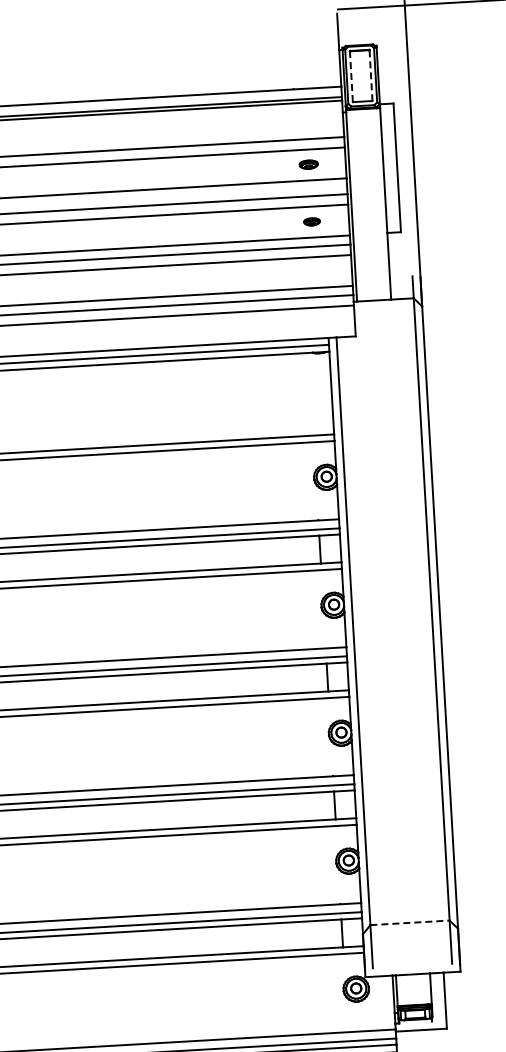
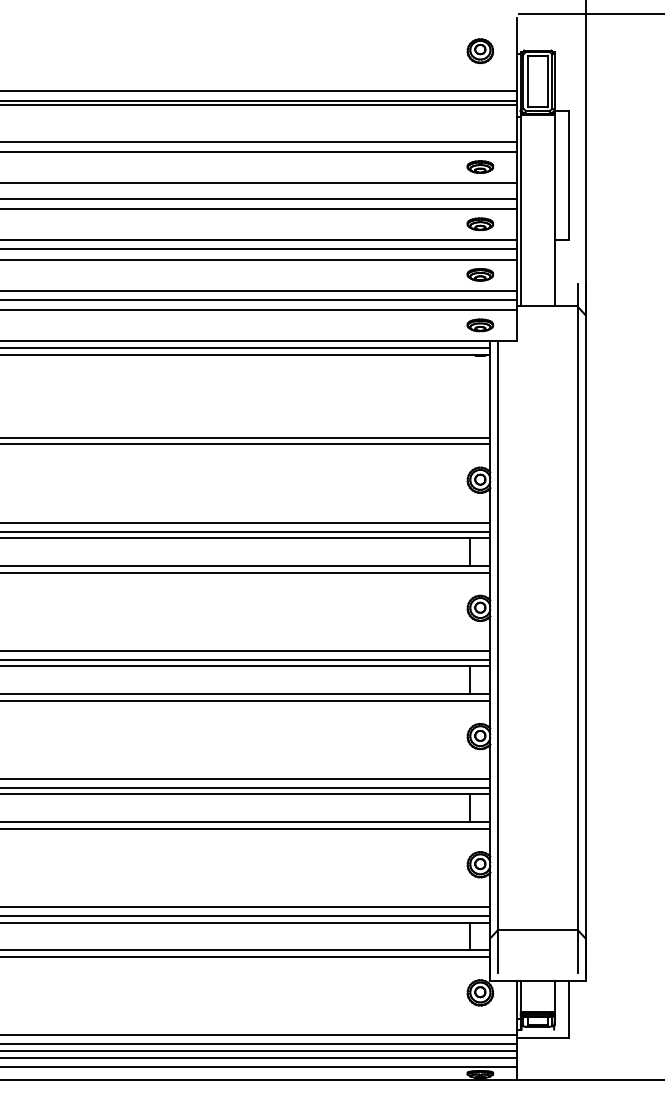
part: (302, 49) -> (480, 51), added
line: (351, 76) -> (528, 81), dashed -> solid
line: (370, 76) -> (547, 82), dashed -> solid
part: (308, 164) -> (480, 166), size x1.43
part: (312, 222) -> (480, 224), size x1.67
part: (315, 271) -> (480, 274), added
part: (317, 322) -> (480, 325), added
line: (409, 922) -> (537, 929), dashed -> solid

